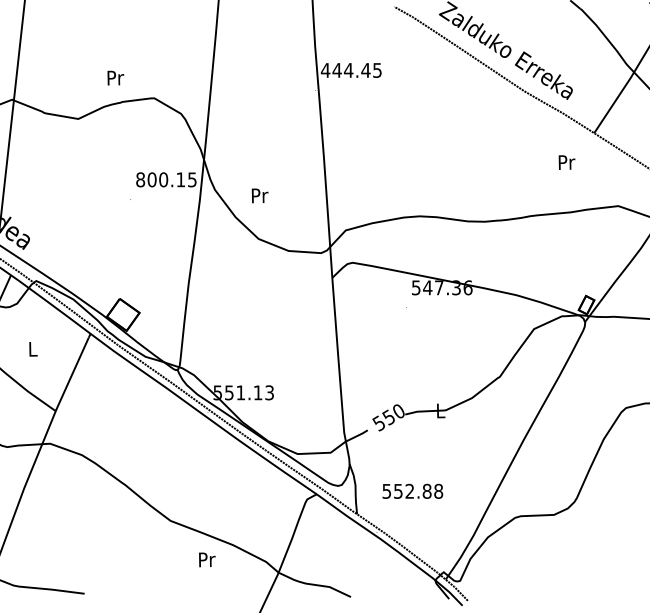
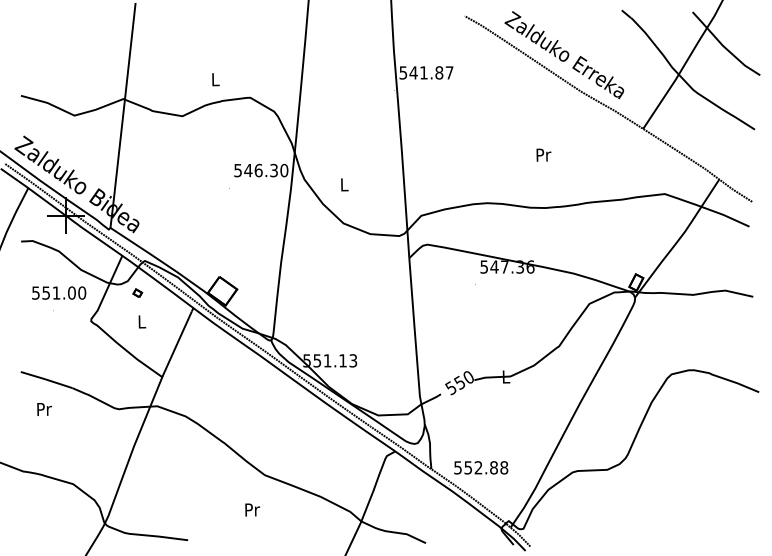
text: (351, 70) -> (426, 72), 444.45 -> 541.87
text: (115, 77) -> (215, 79), Pr -> L
text: (566, 161) -> (543, 154), moved
text: (166, 179) -> (261, 170), 800.15 -> 546.30
text: (259, 195) -> (344, 184), Pr -> L
part: (27, 316) -> (137, 292), added
text: (413, 491) -> (481, 467), moved
text: (207, 559) -> (252, 509), moved

